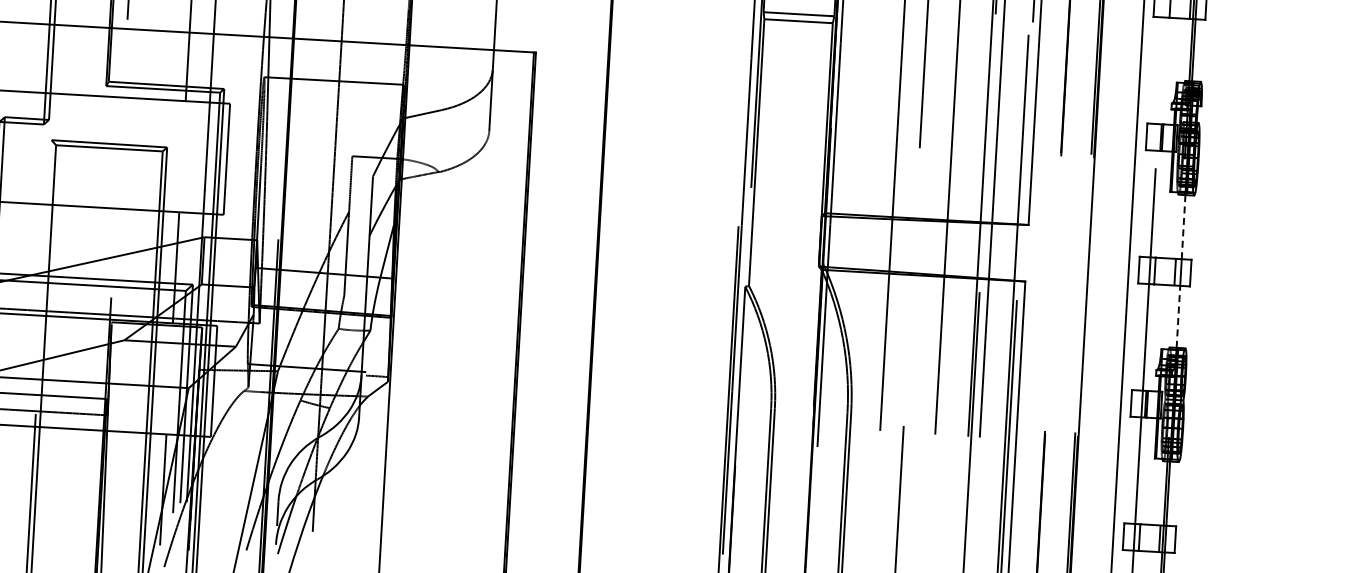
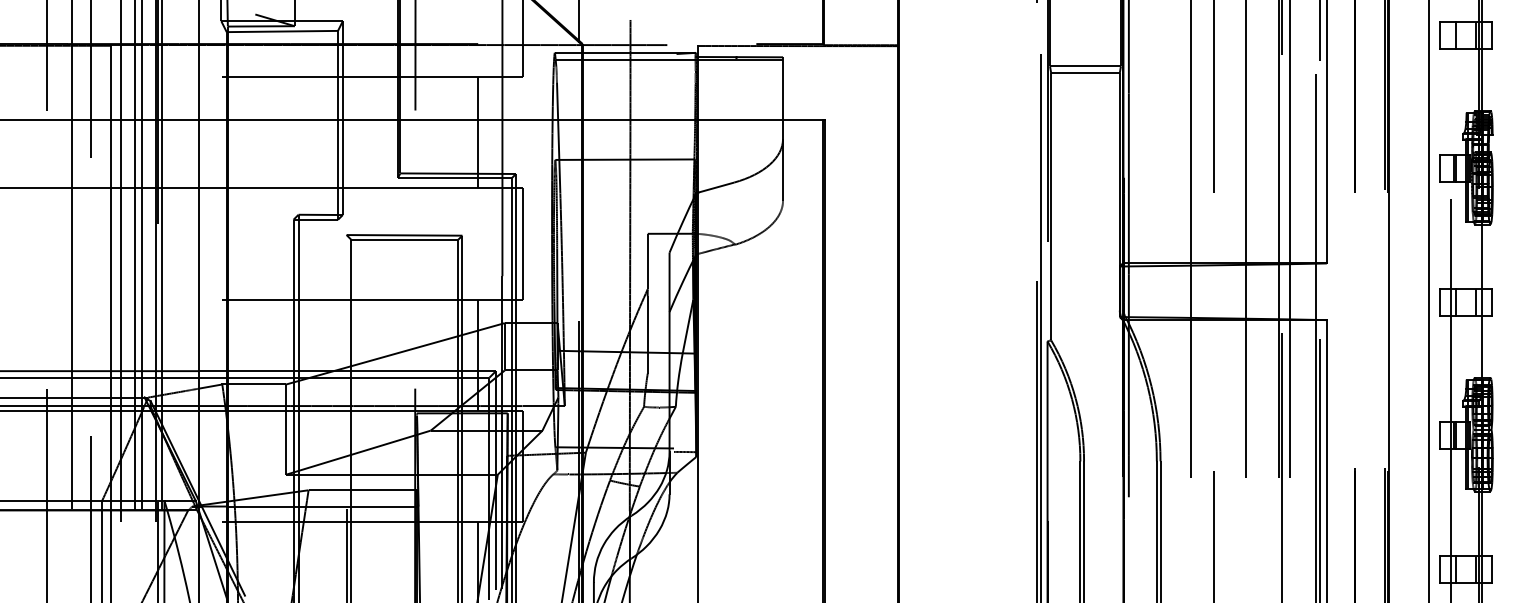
line: (1183, 226) -> (1481, 256), dashed -> solid
line: (1178, 316) -> (1481, 346), dashed -> solid

